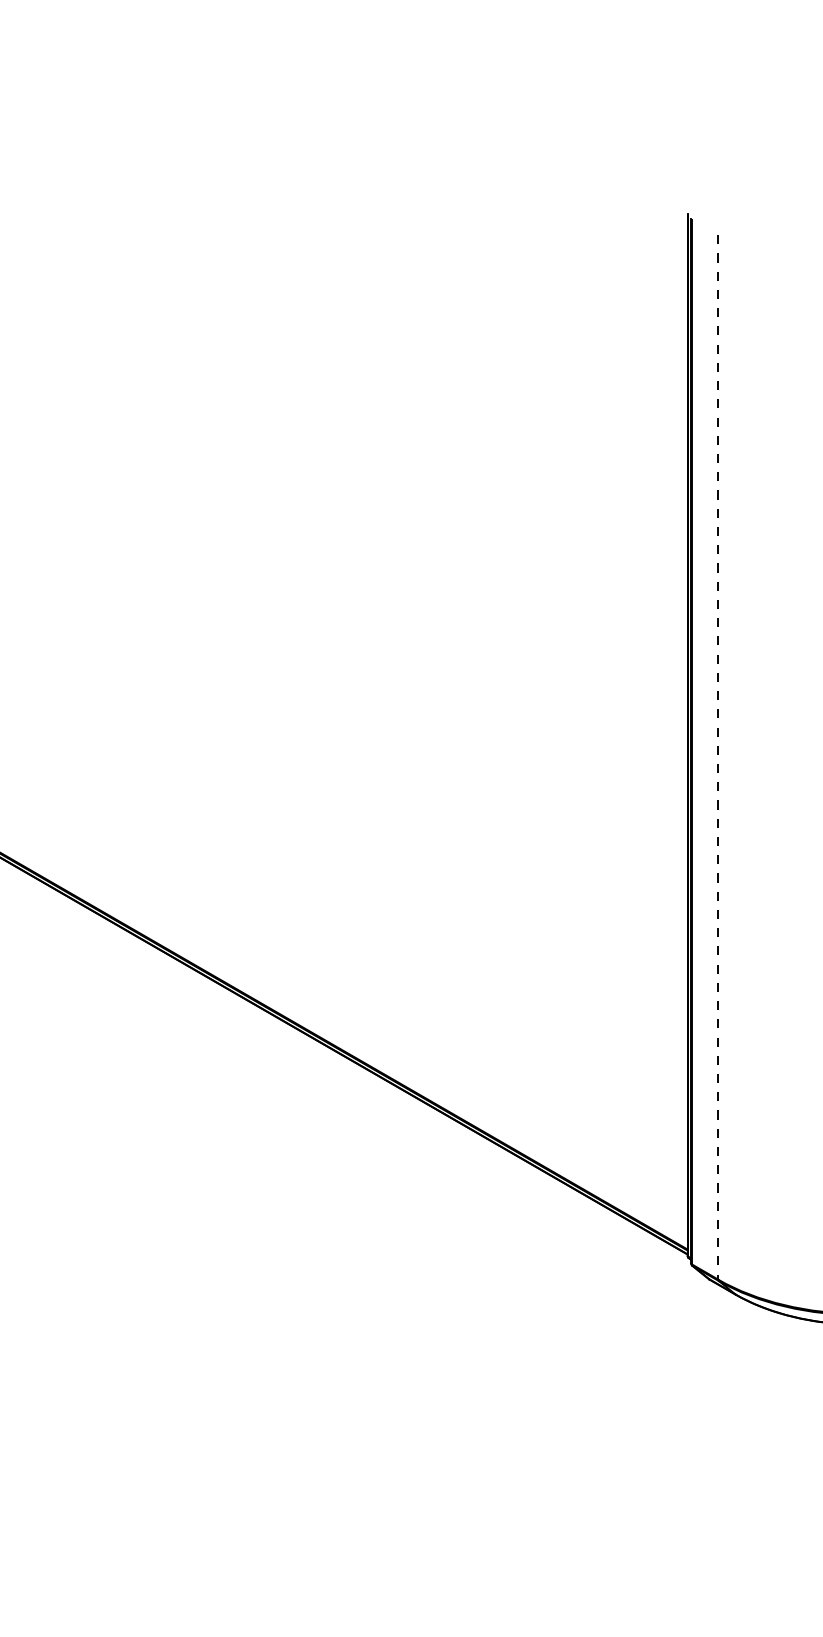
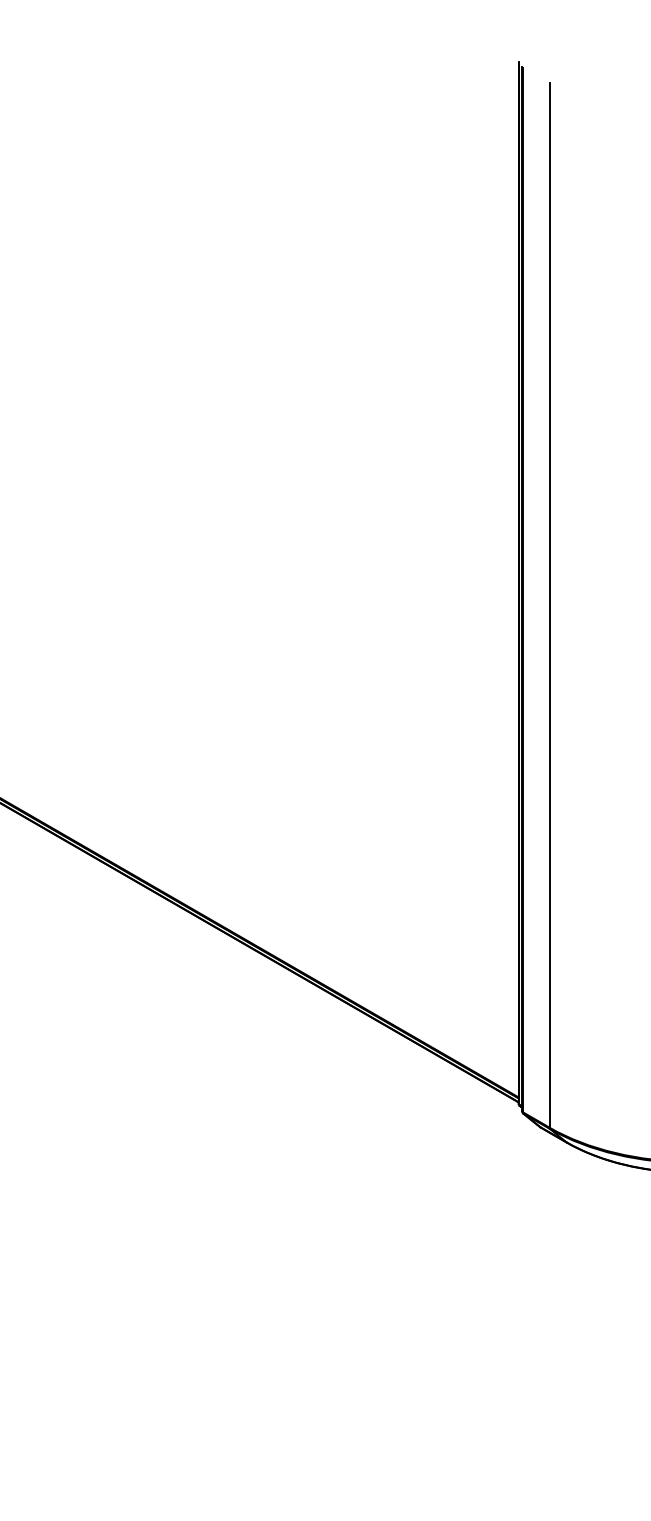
line: (718, 757) -> (549, 605), dashed -> solid

